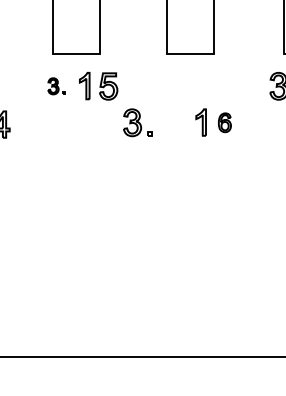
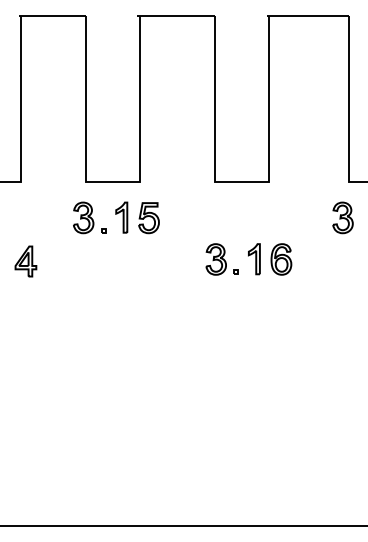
part: (56, 85) -> (89, 217), size x1.67
part: (137, 122) -> (221, 259), moved
part: (224, 122) -> (281, 259), size x1.43

